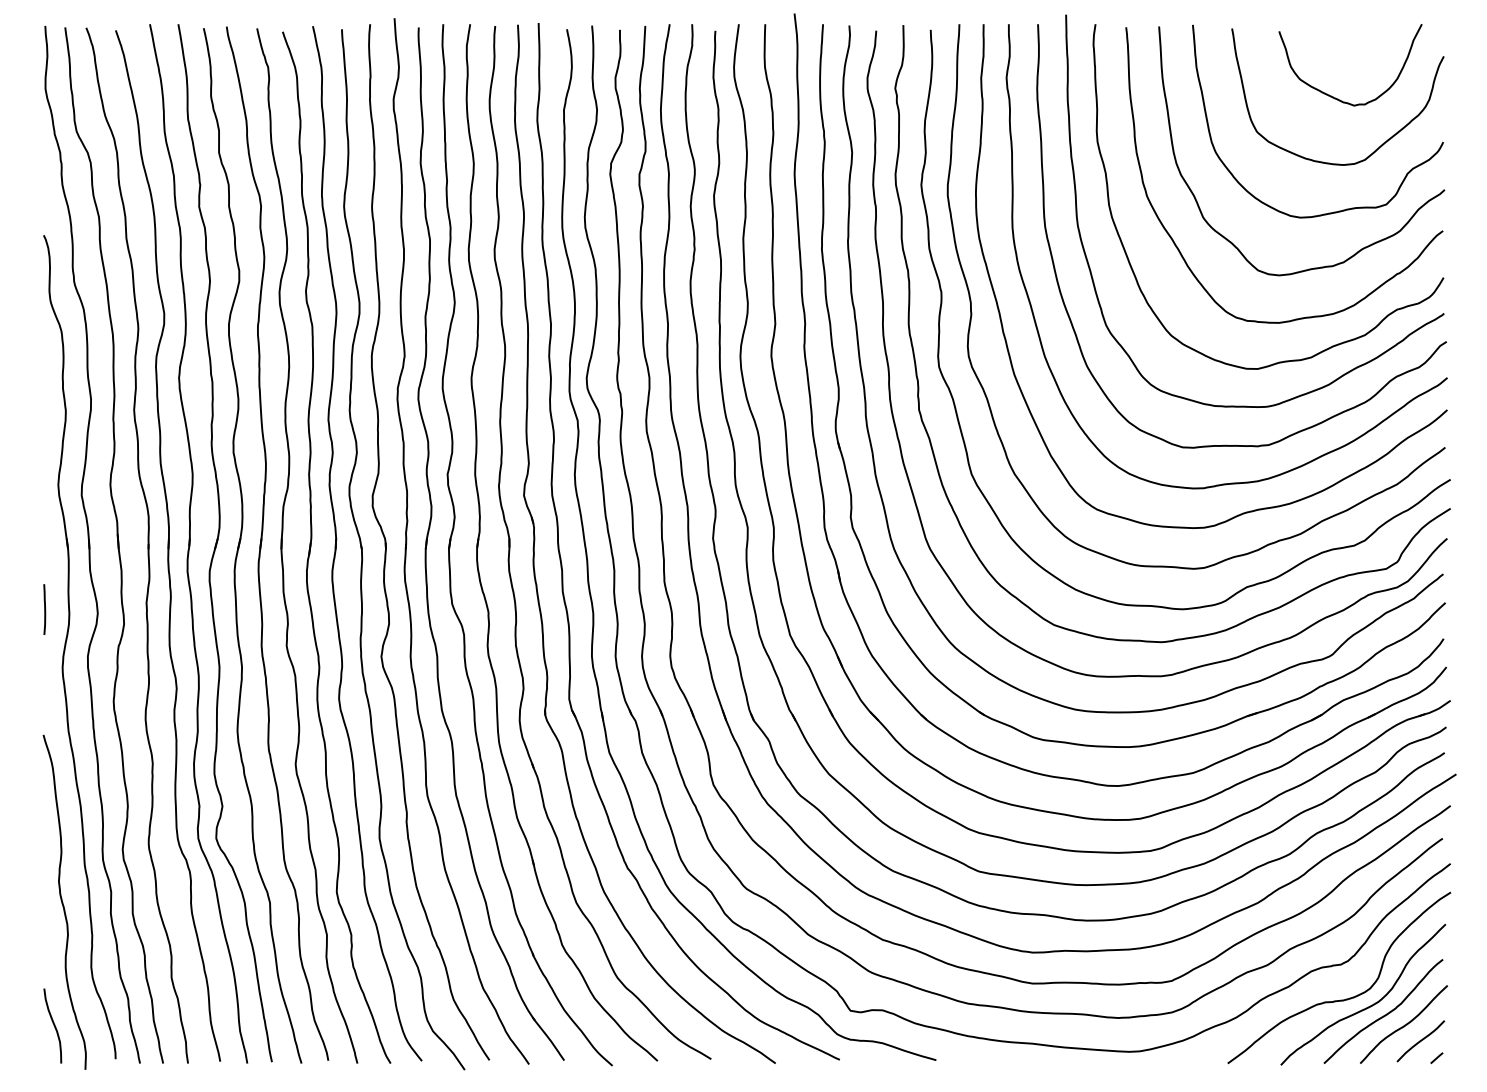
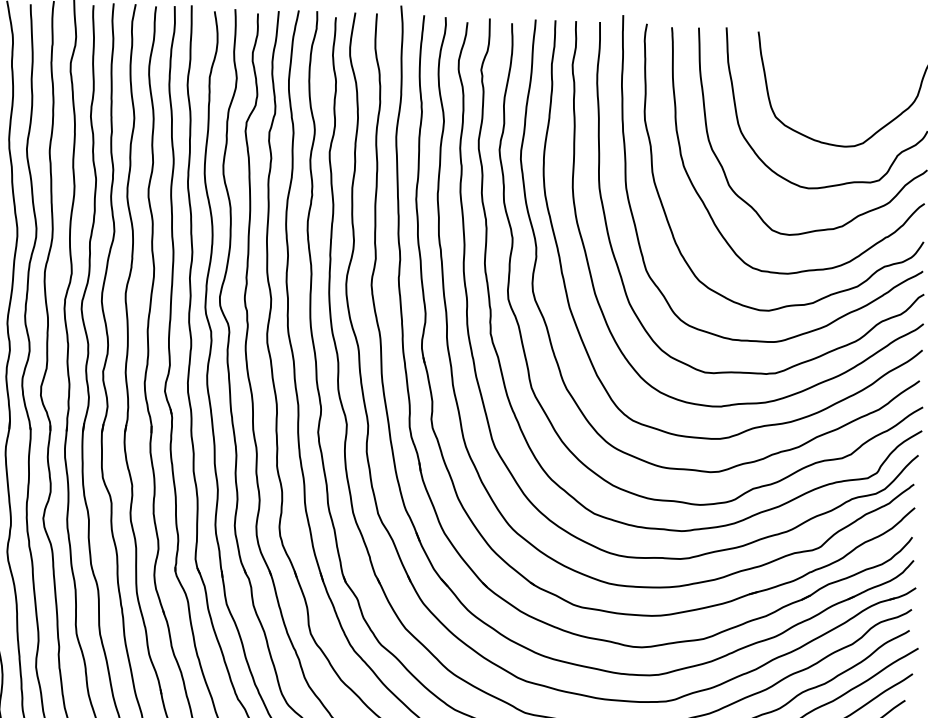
curve: (1338, 98) -> (843, 92), removed

